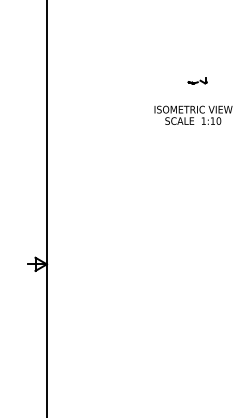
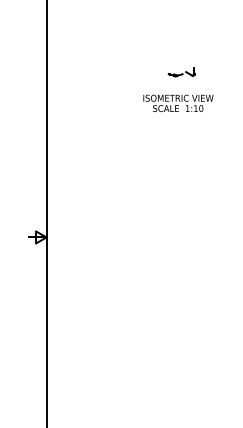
part: (198, 81) -> (182, 72), size x1.6

